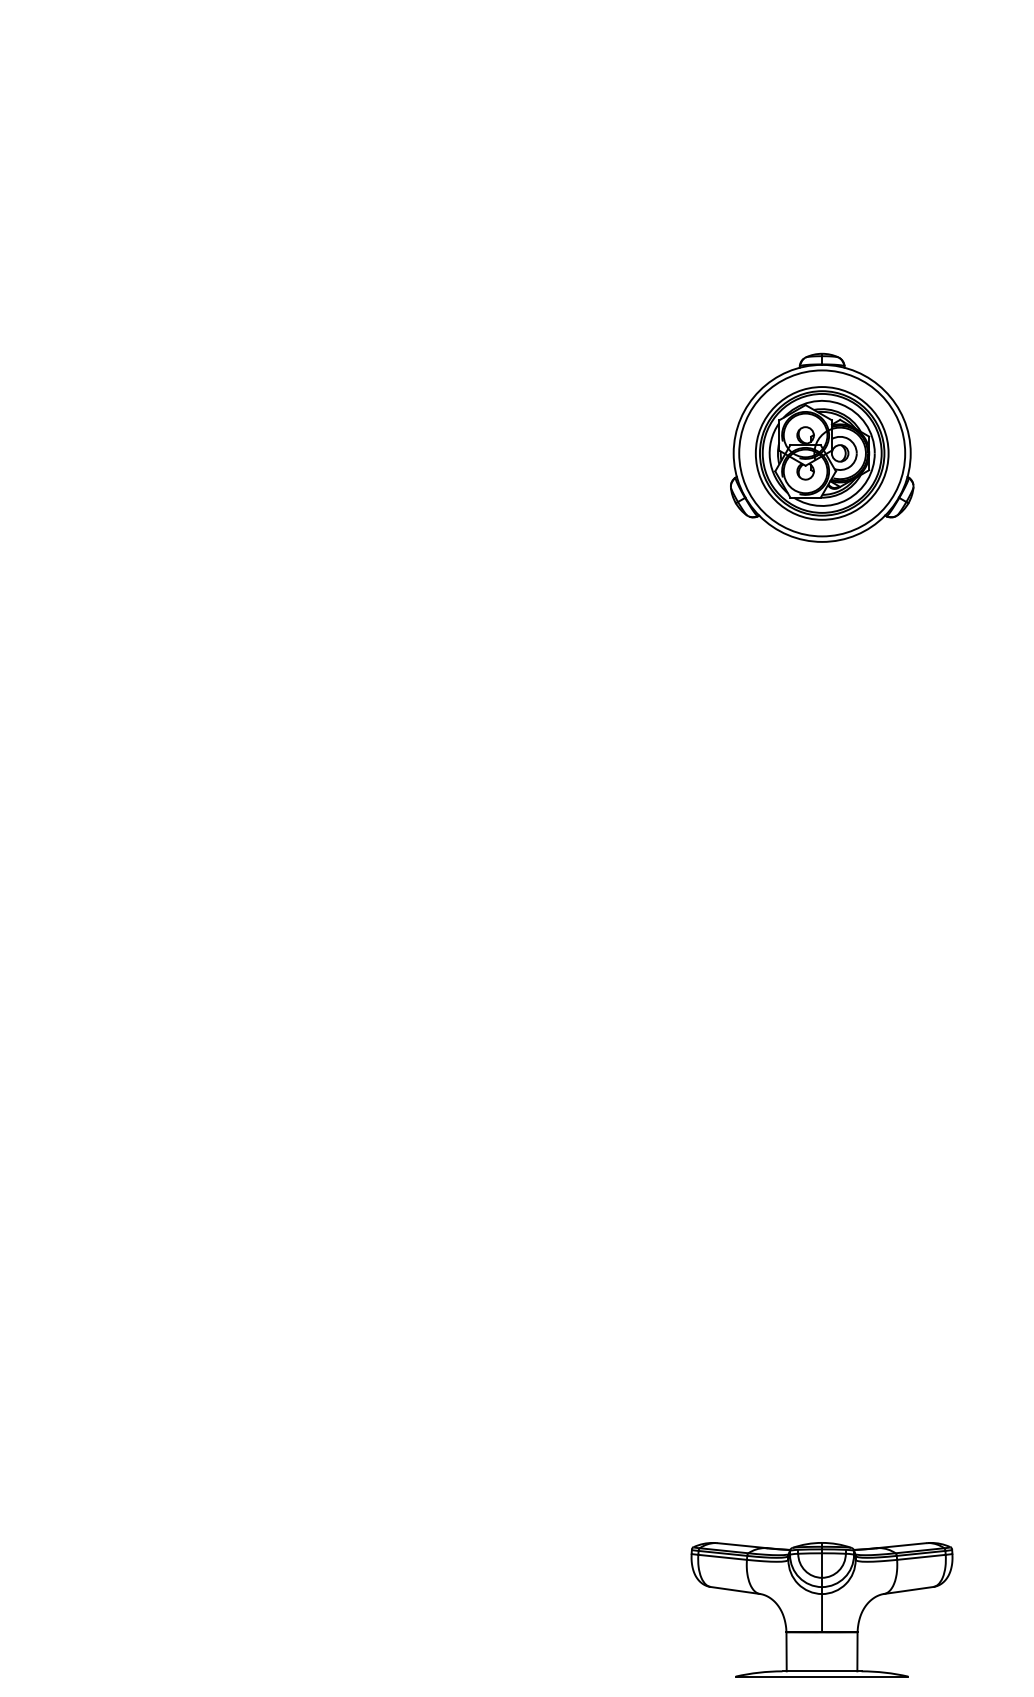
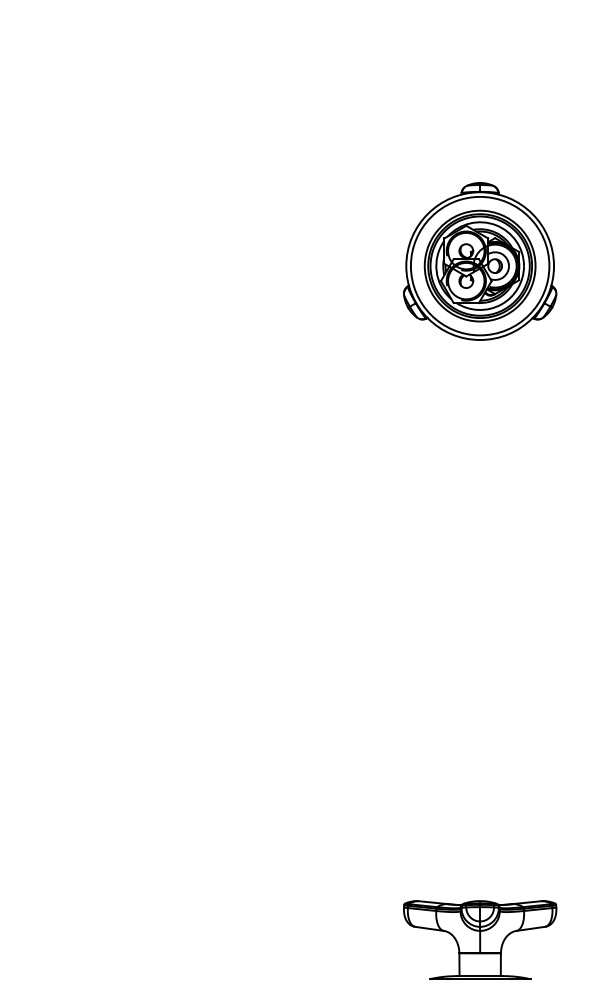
part: (822, 447) -> (480, 261), size x1.43

